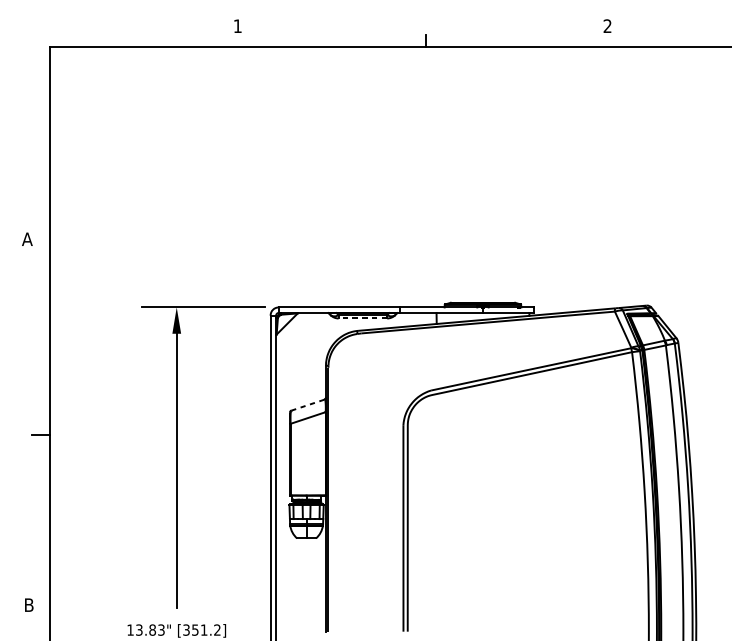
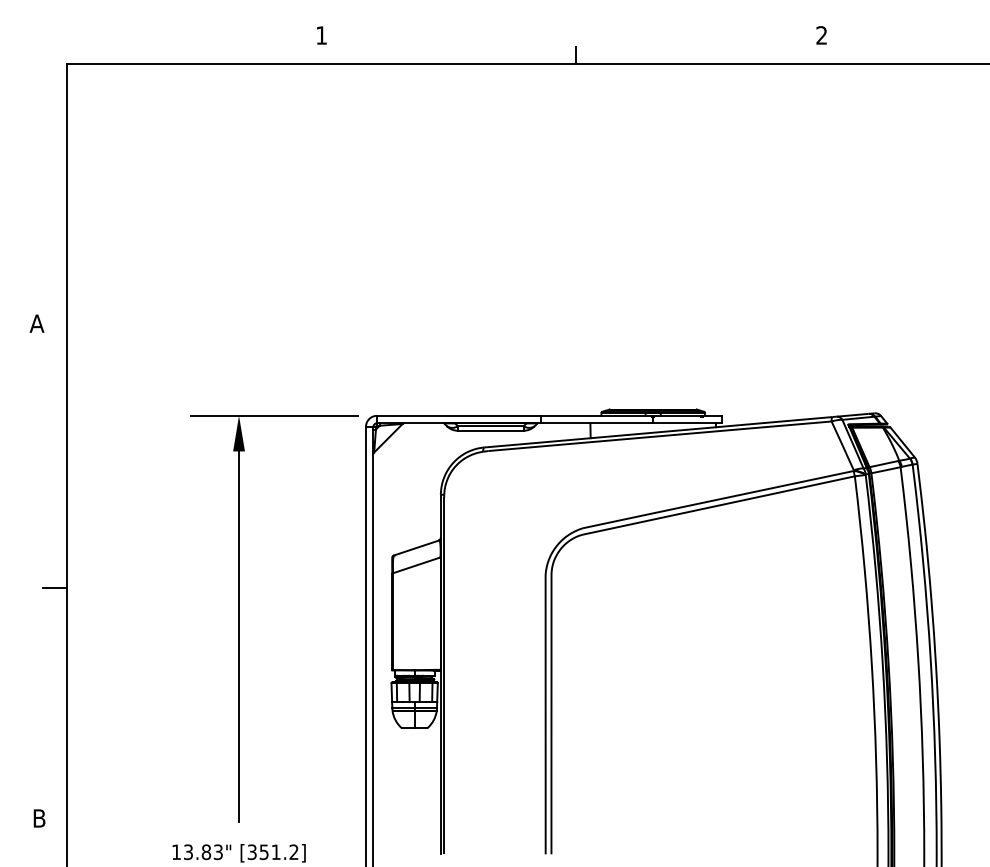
line: (362, 318) -> (490, 430), dashed -> solid
line: (307, 405) -> (416, 548), dashed -> solid

